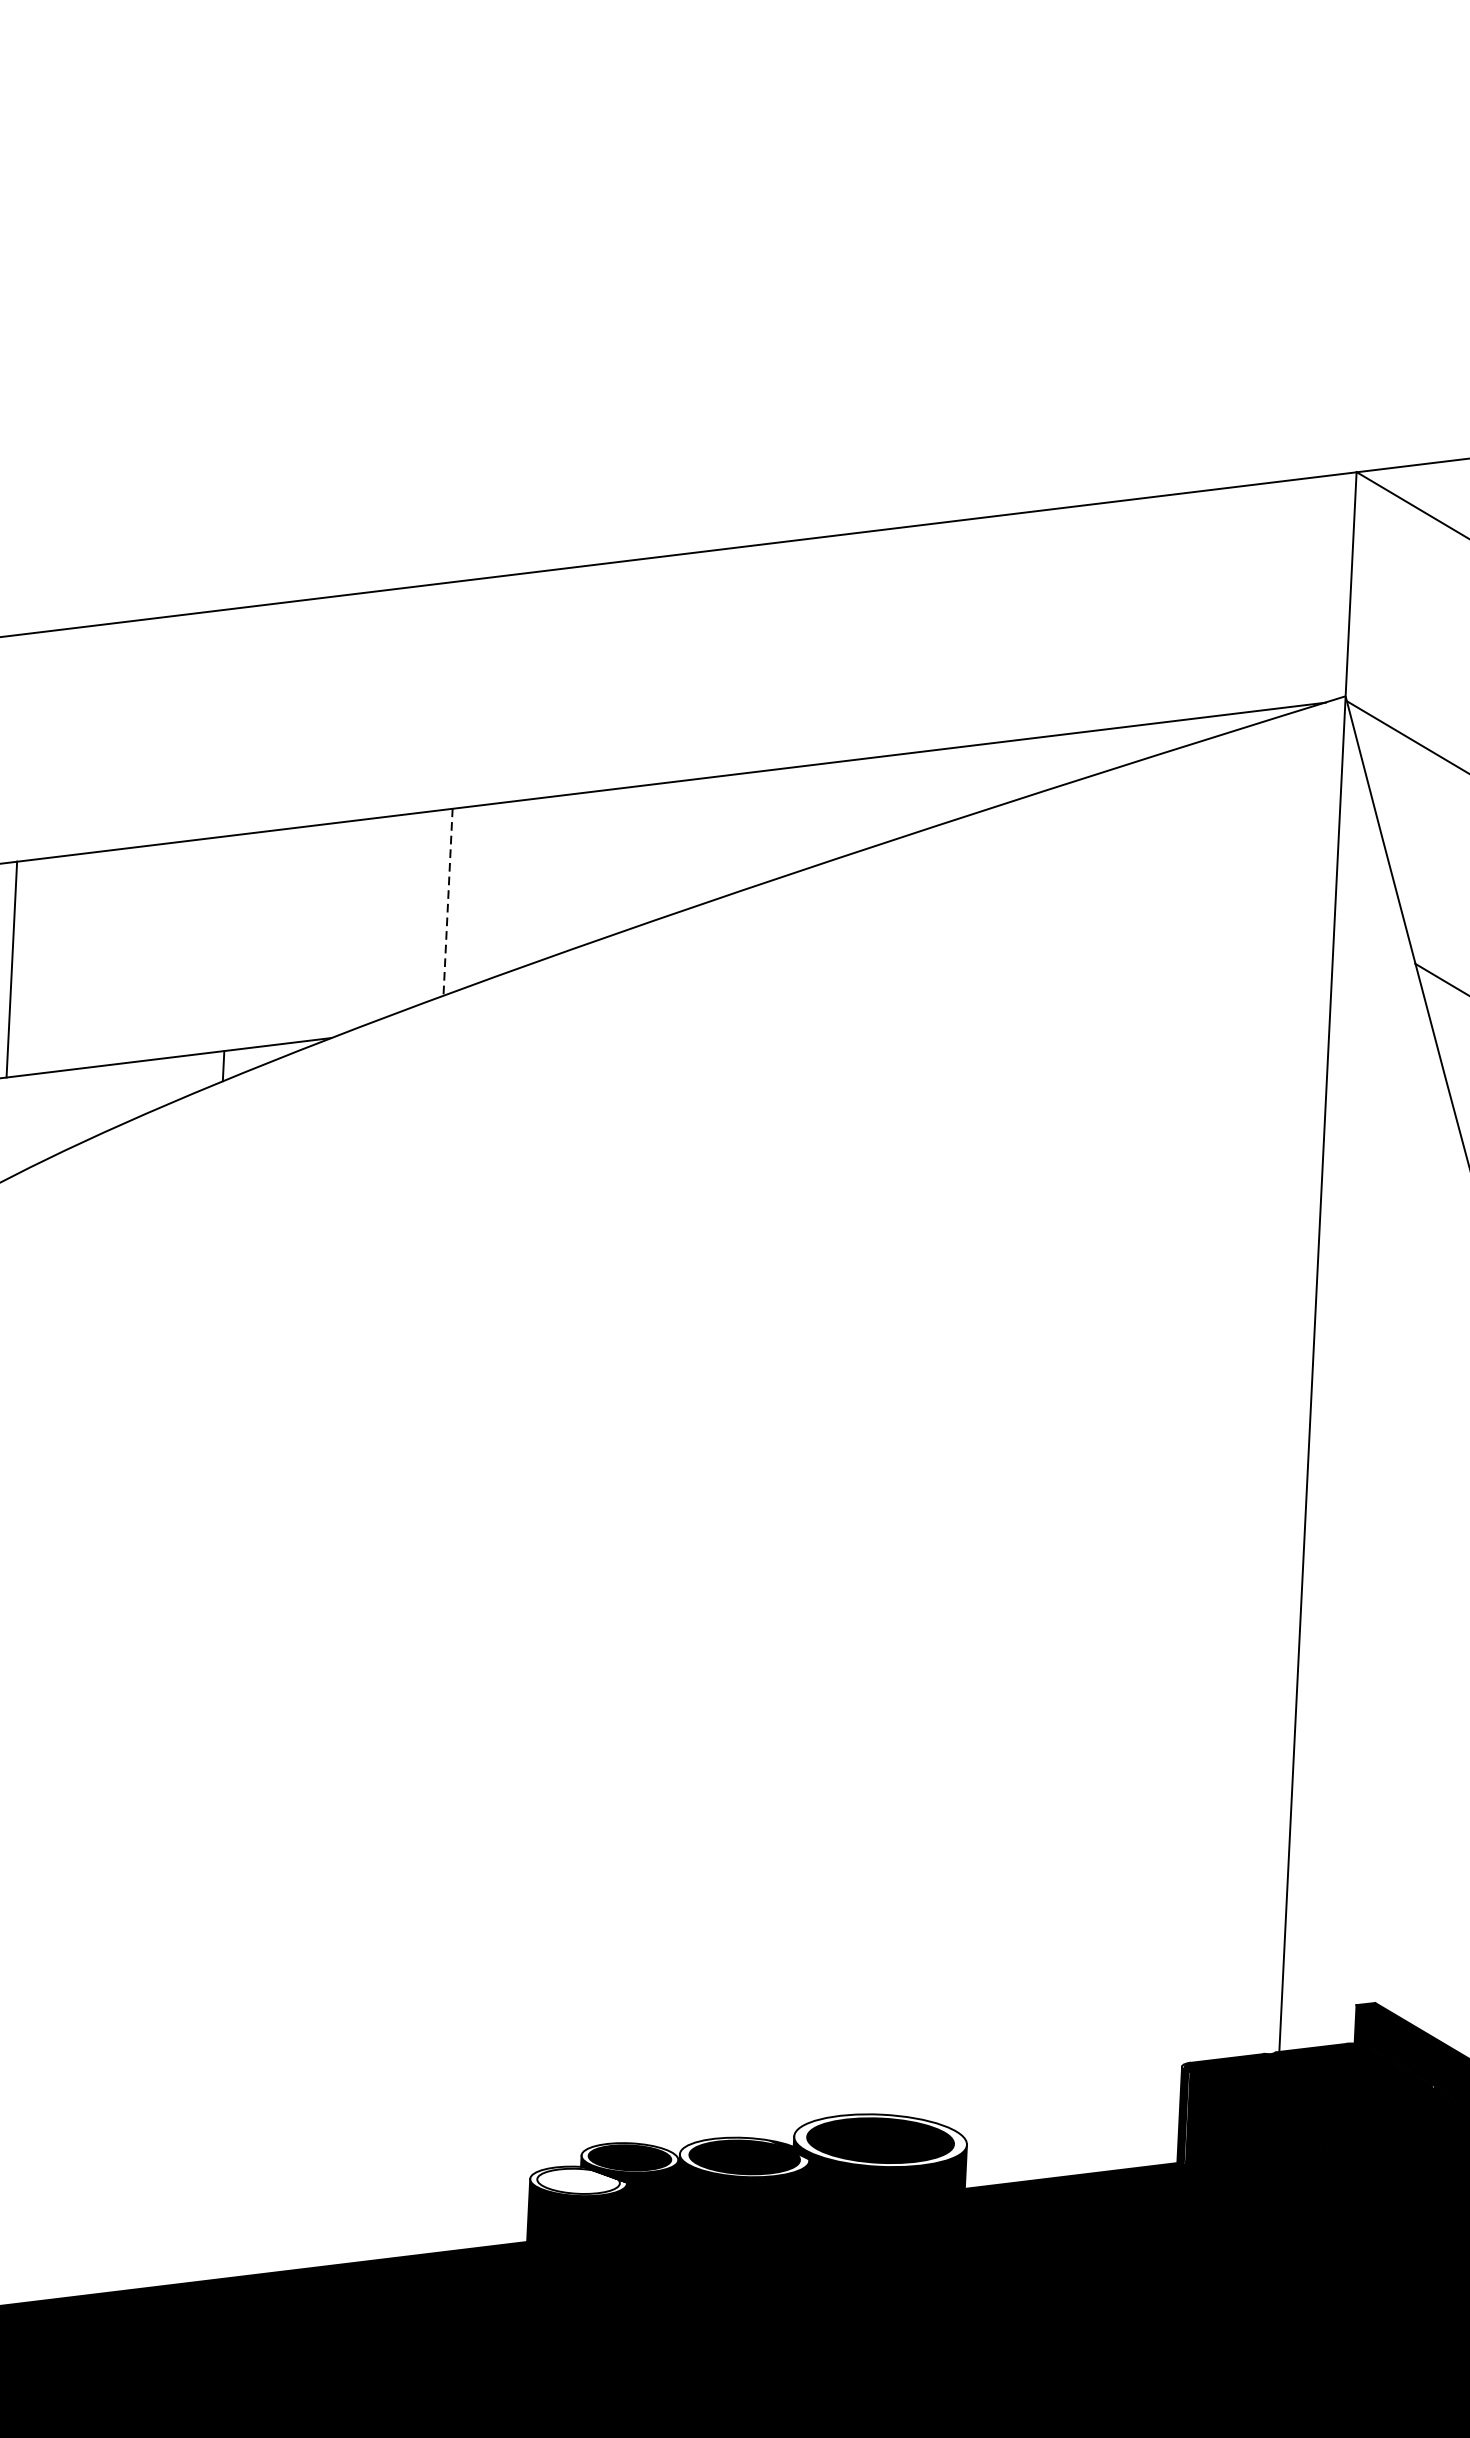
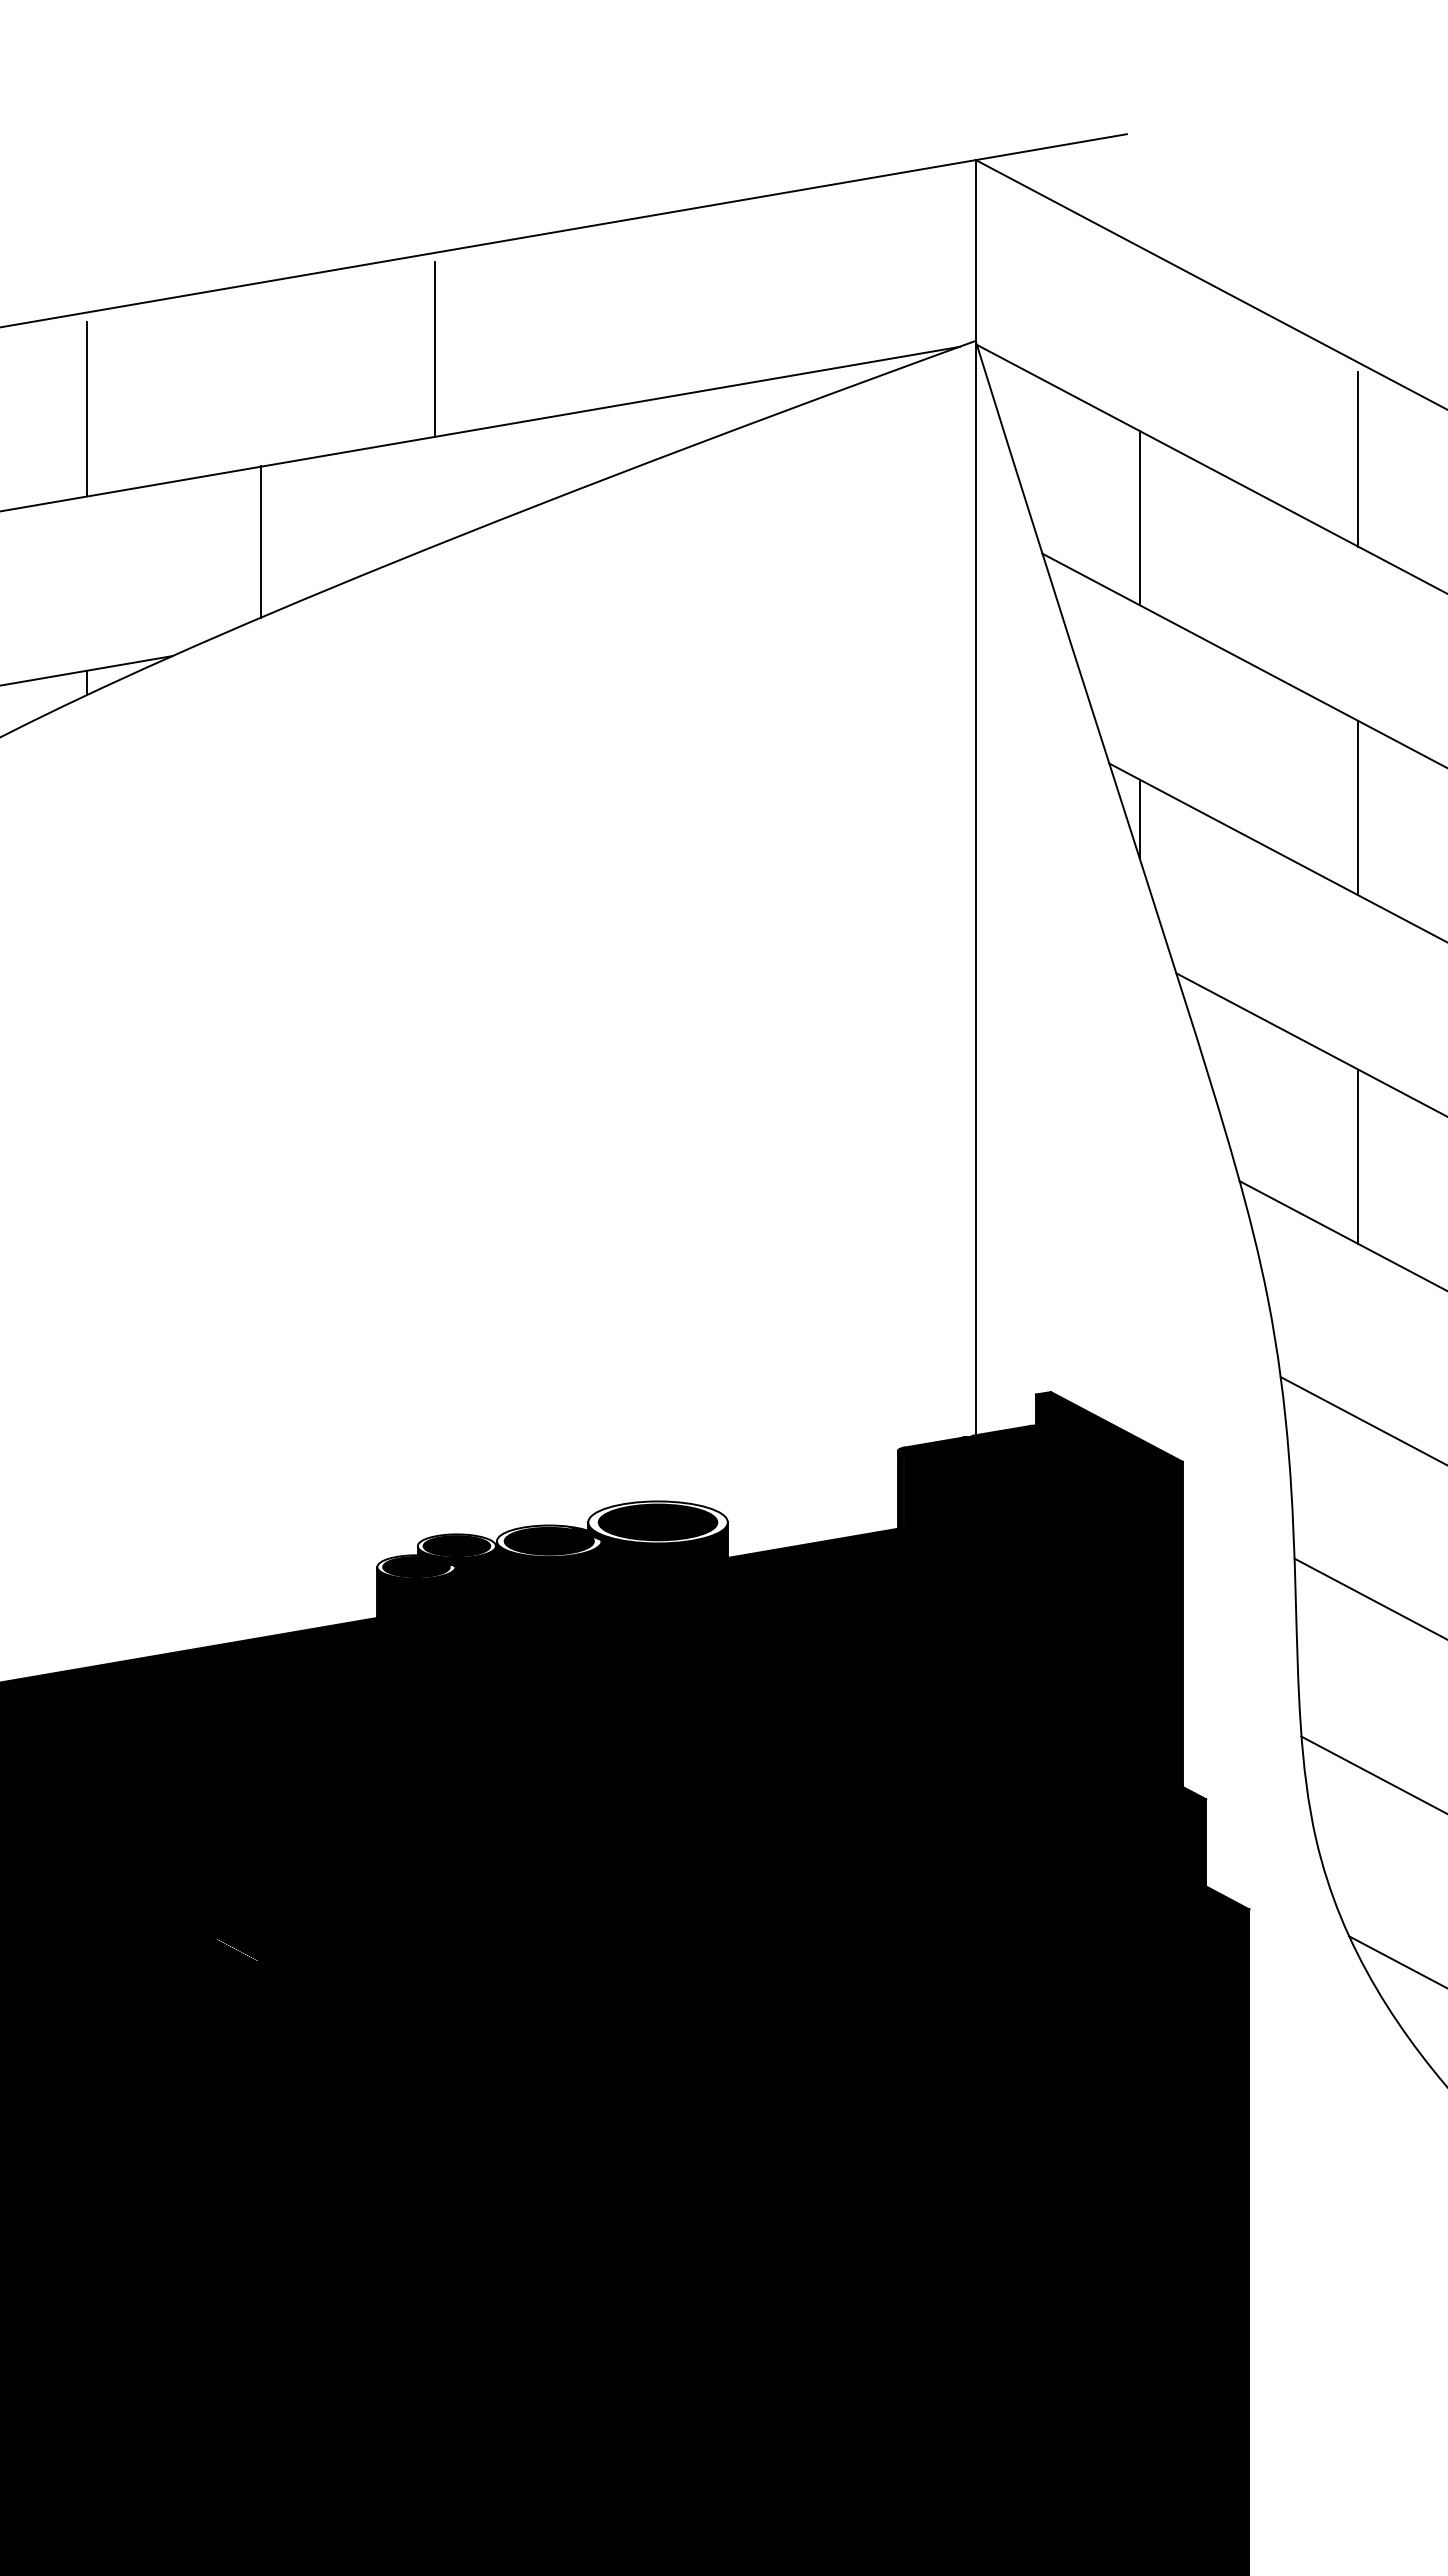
line: (675, 674) -> (435, 349), added
line: (239, 727) -> (86, 409), added
line: (447, 902) -> (260, 542), dashed -> solid
fill: (578, 2181) -> (416, 1567), added

